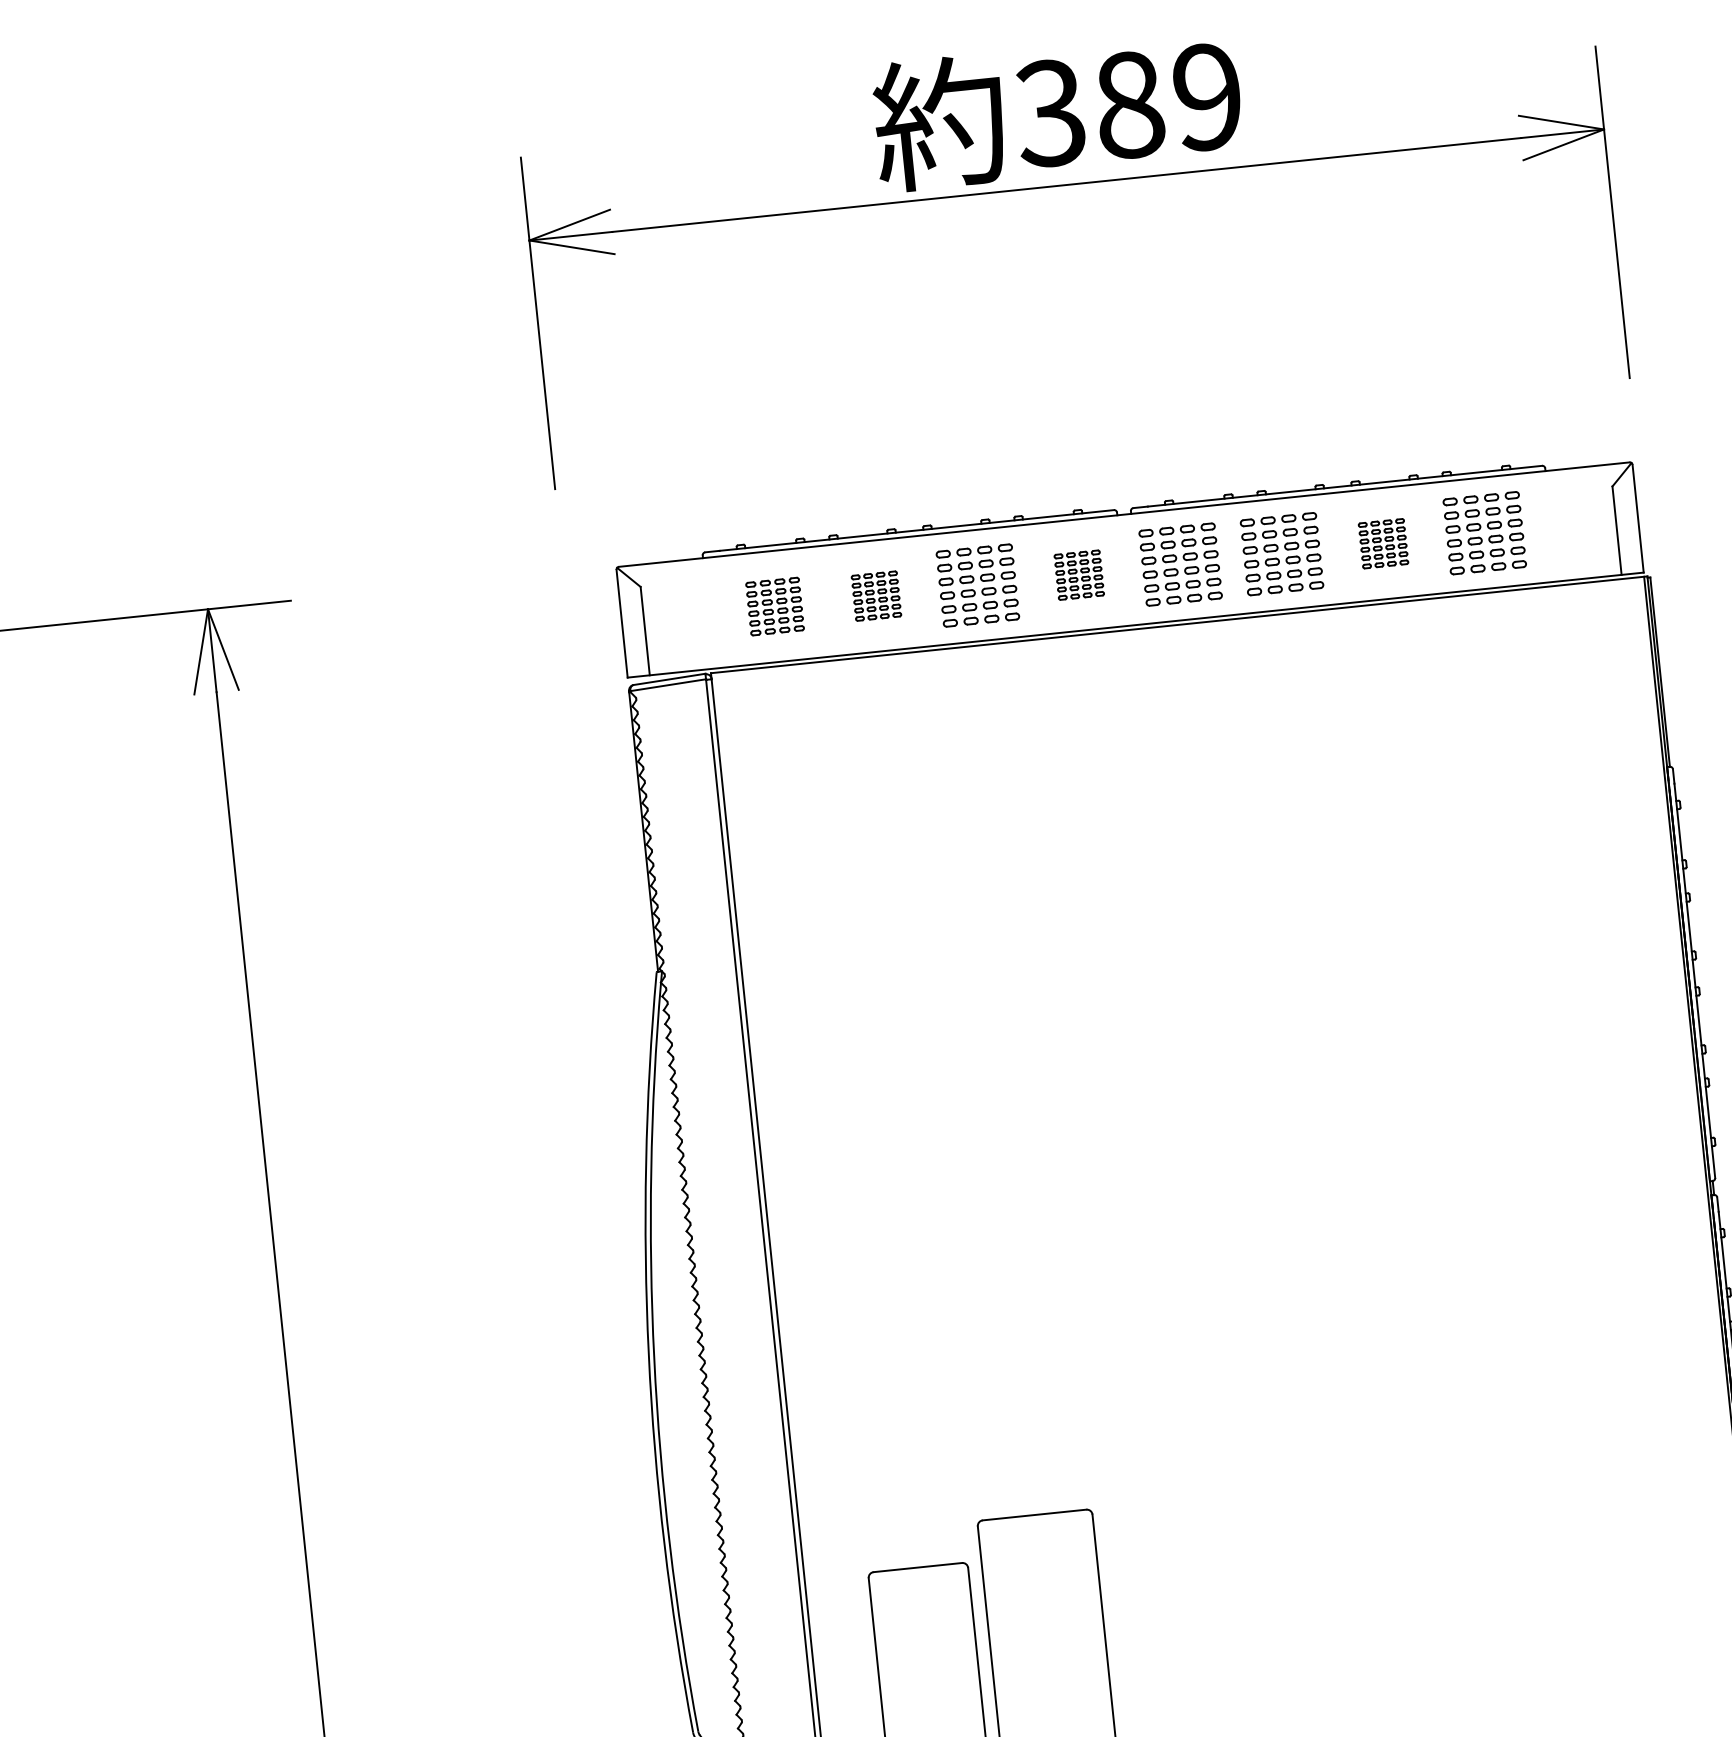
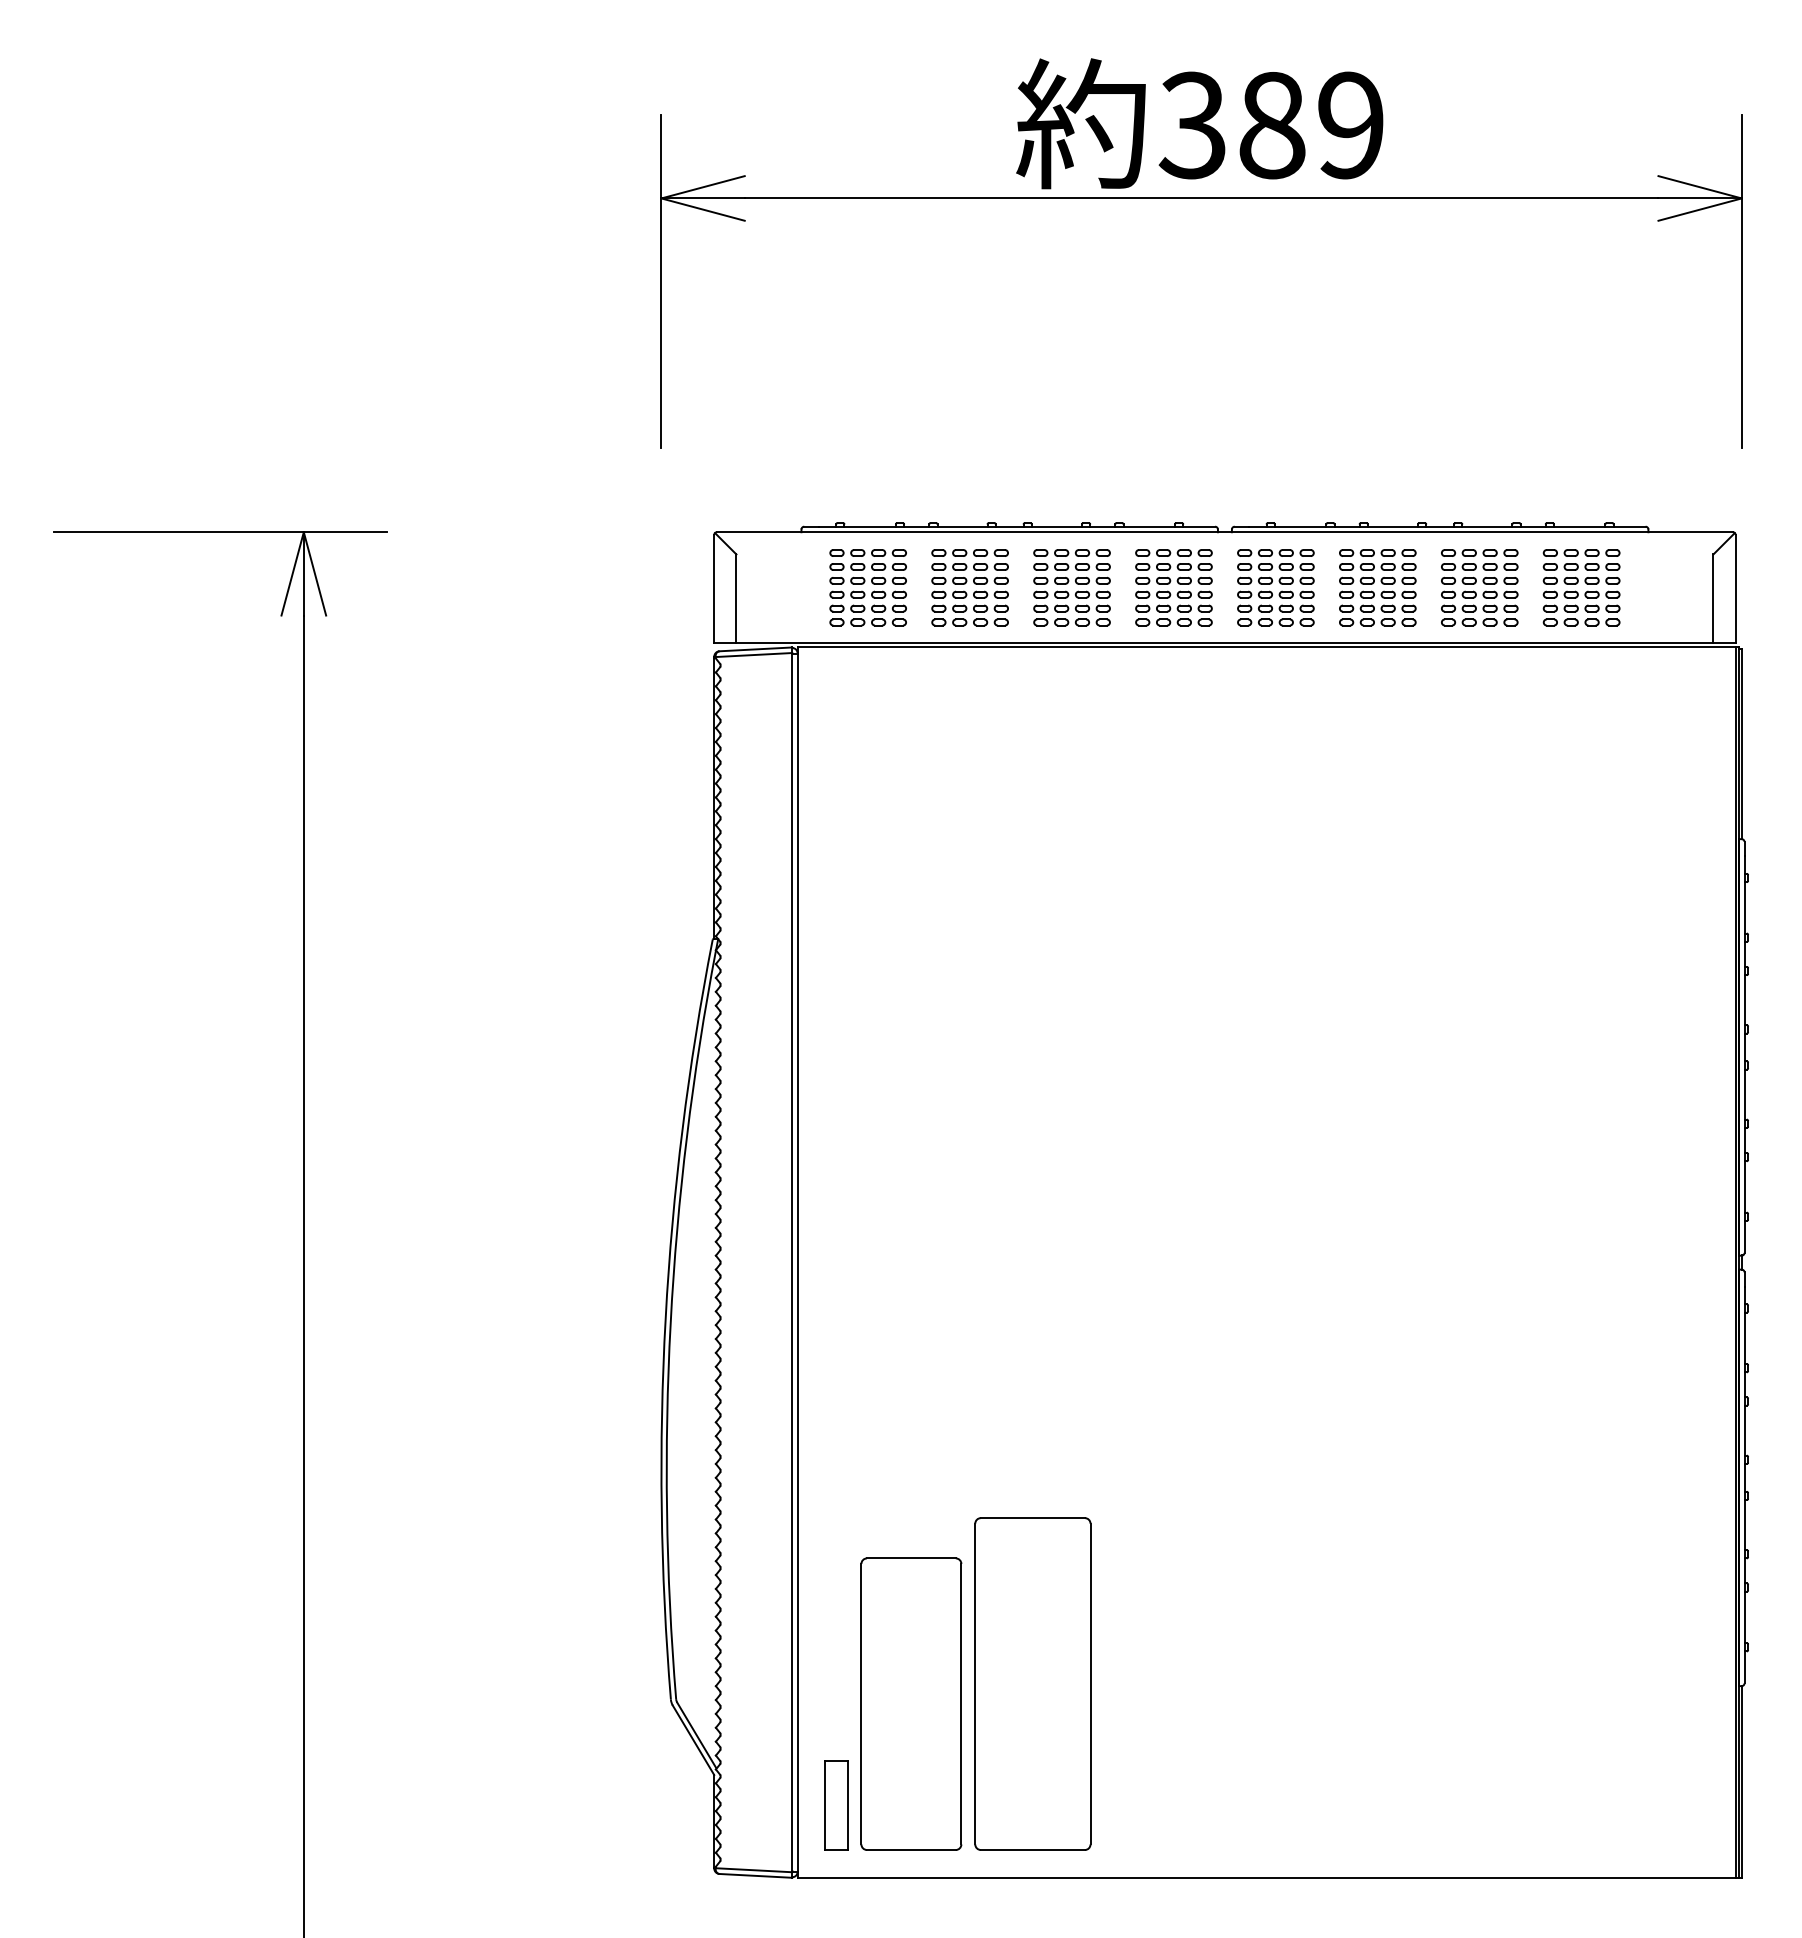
part: (1383, 543) -> (1479, 587), size x1.67
part: (1078, 574) -> (1173, 587), size x1.67
part: (875, 595) -> (969, 587), size x1.67
part: (774, 606) -> (867, 587), size x1.43

